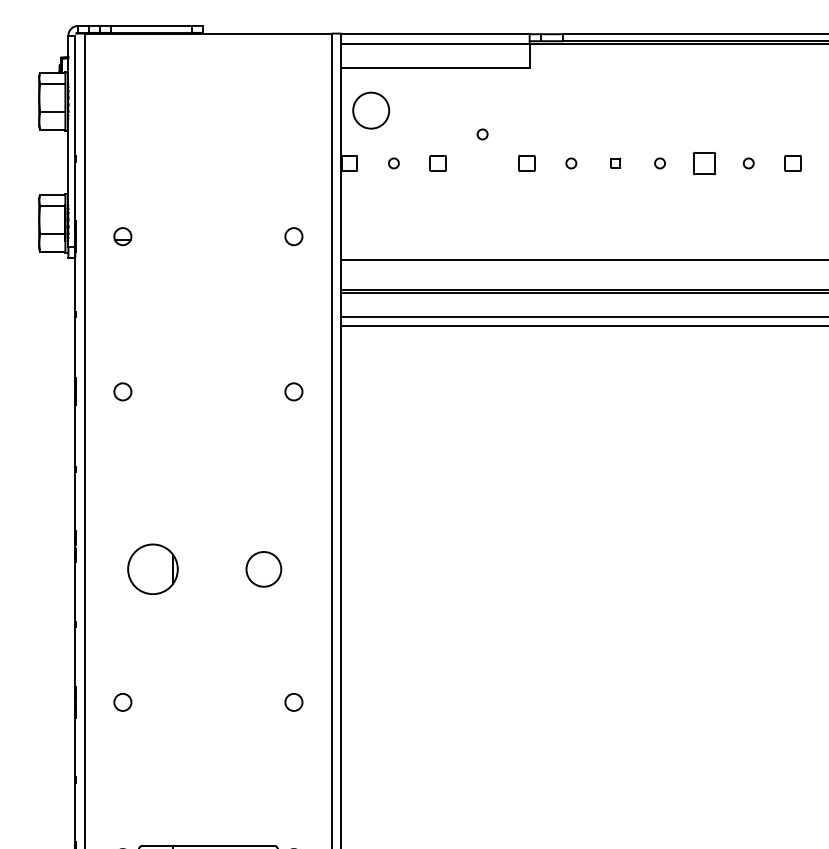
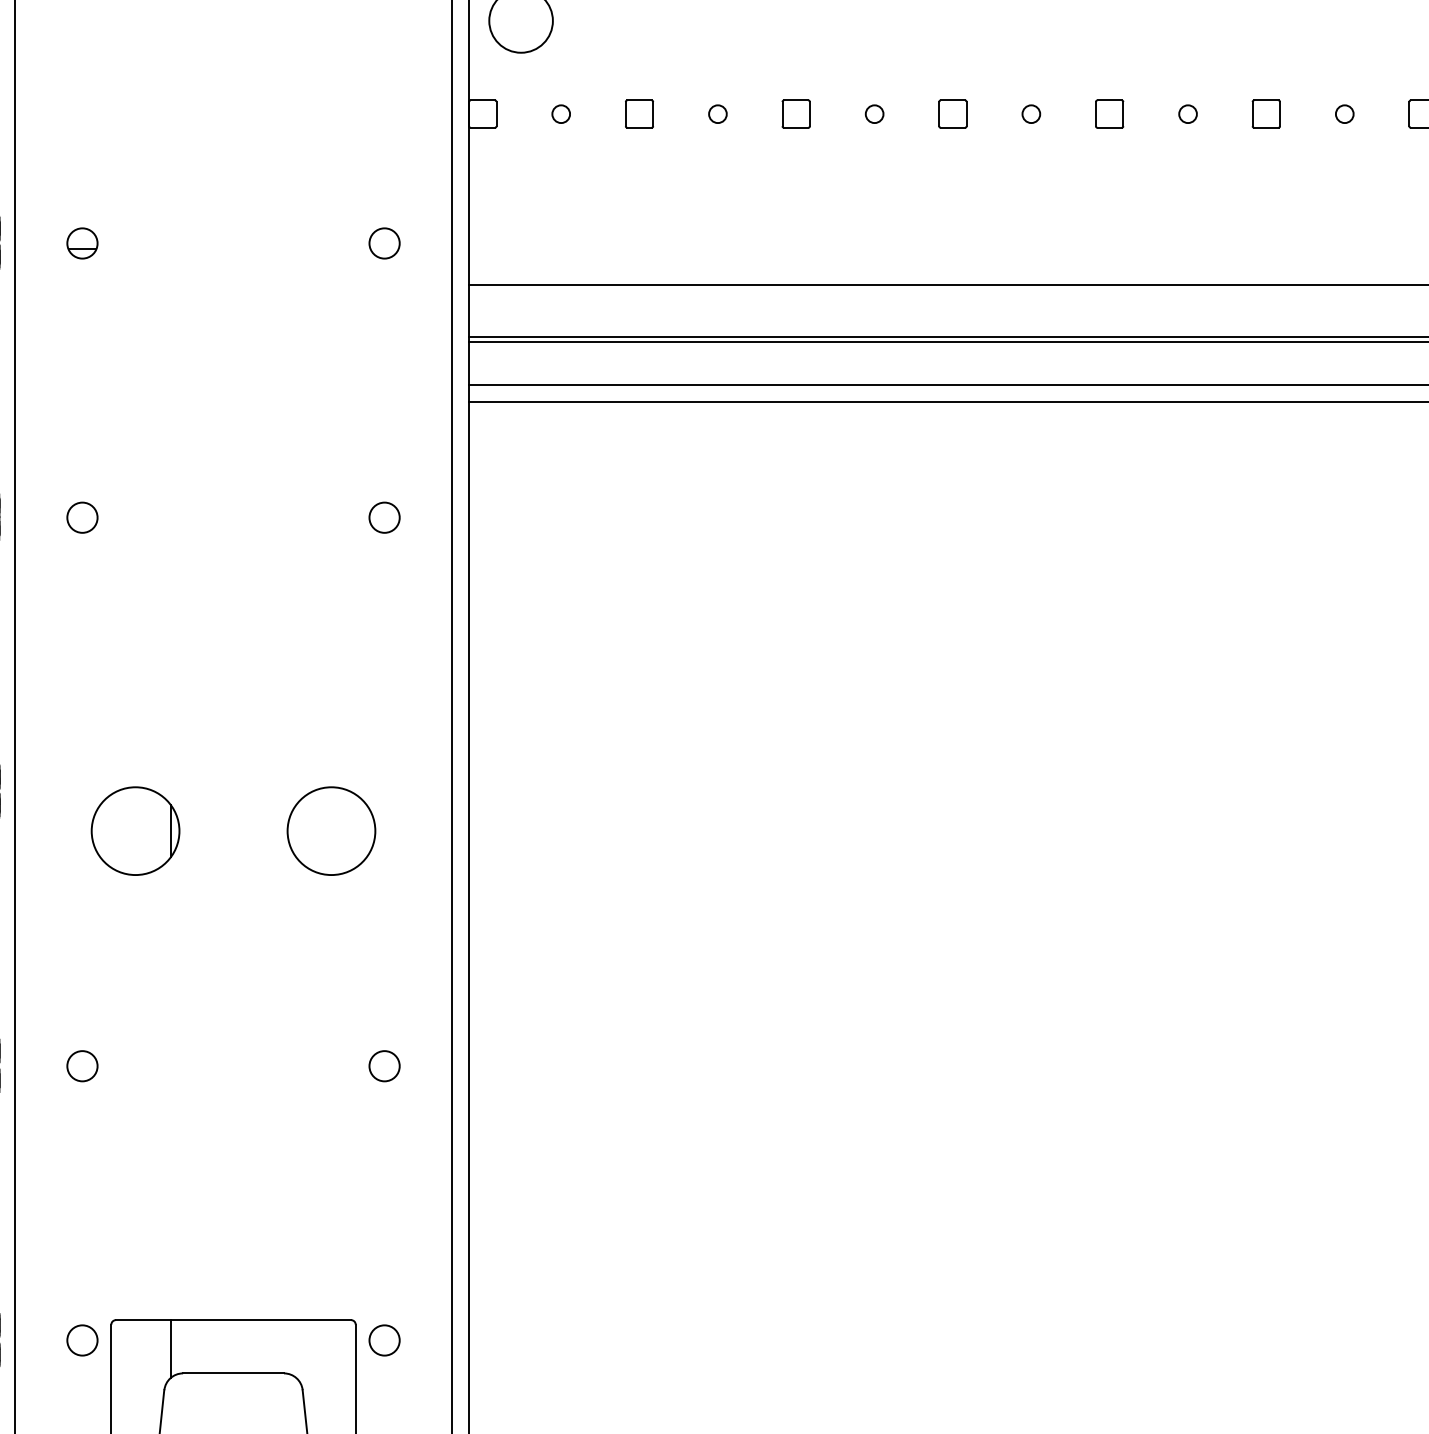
circle: (482, 134) -> (717, 114), moved
part: (615, 162) -> (952, 112), size x1.67
part: (703, 162) -> (1108, 112), size x0.71
circle: (263, 569) -> (330, 831), size x1.43

